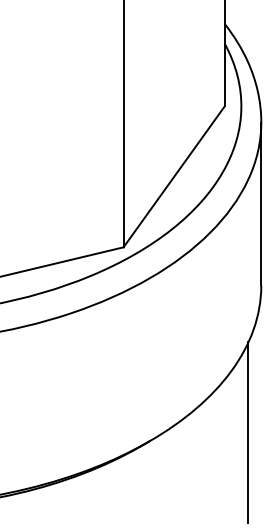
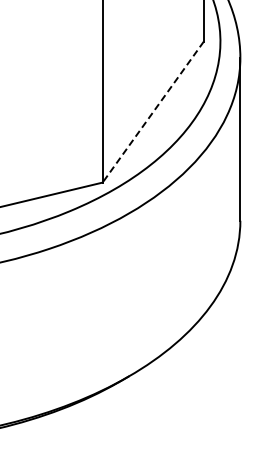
line: (174, 176) -> (153, 111), solid -> dashed
line: (248, 432) -> (227, 367), removed

